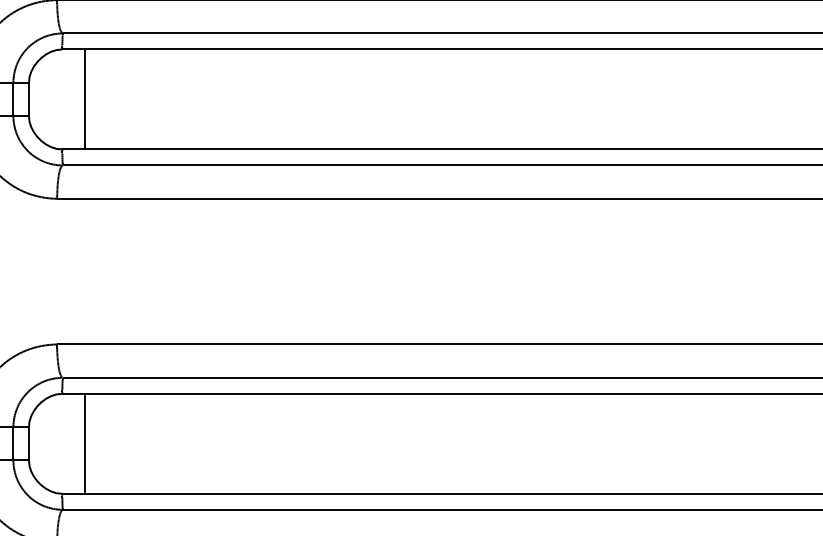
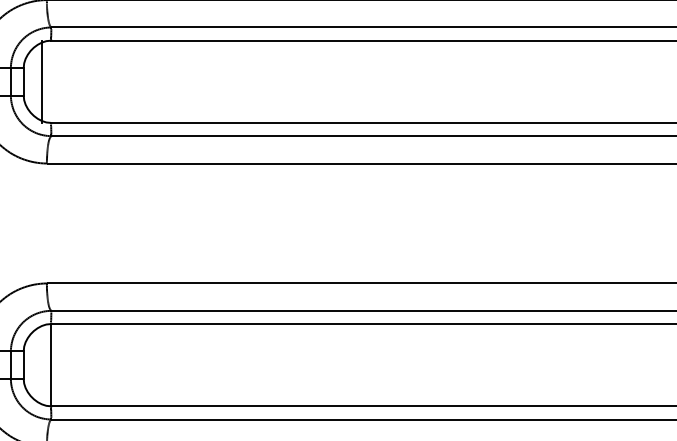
line: (84, 99) -> (42, 81), moved
line: (84, 444) -> (51, 365), moved

